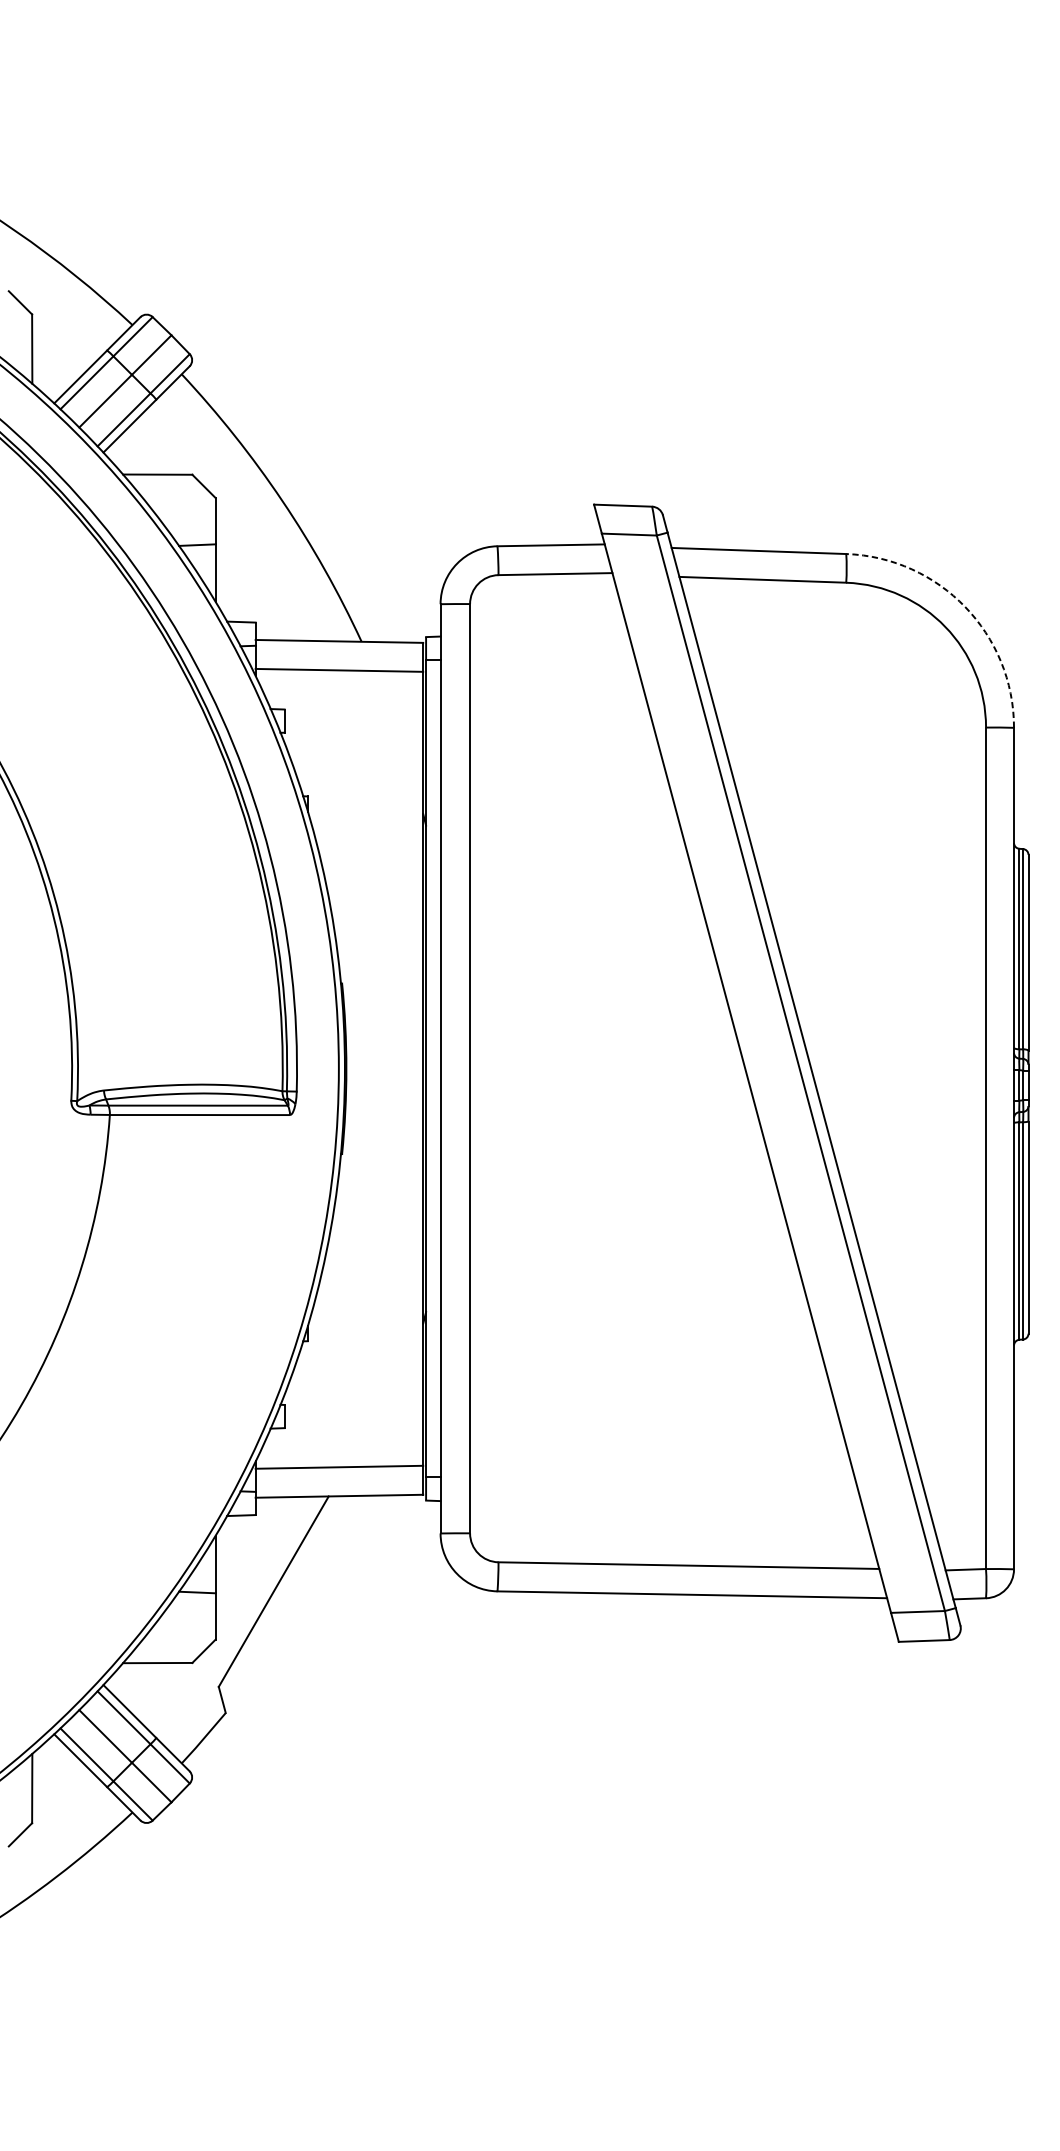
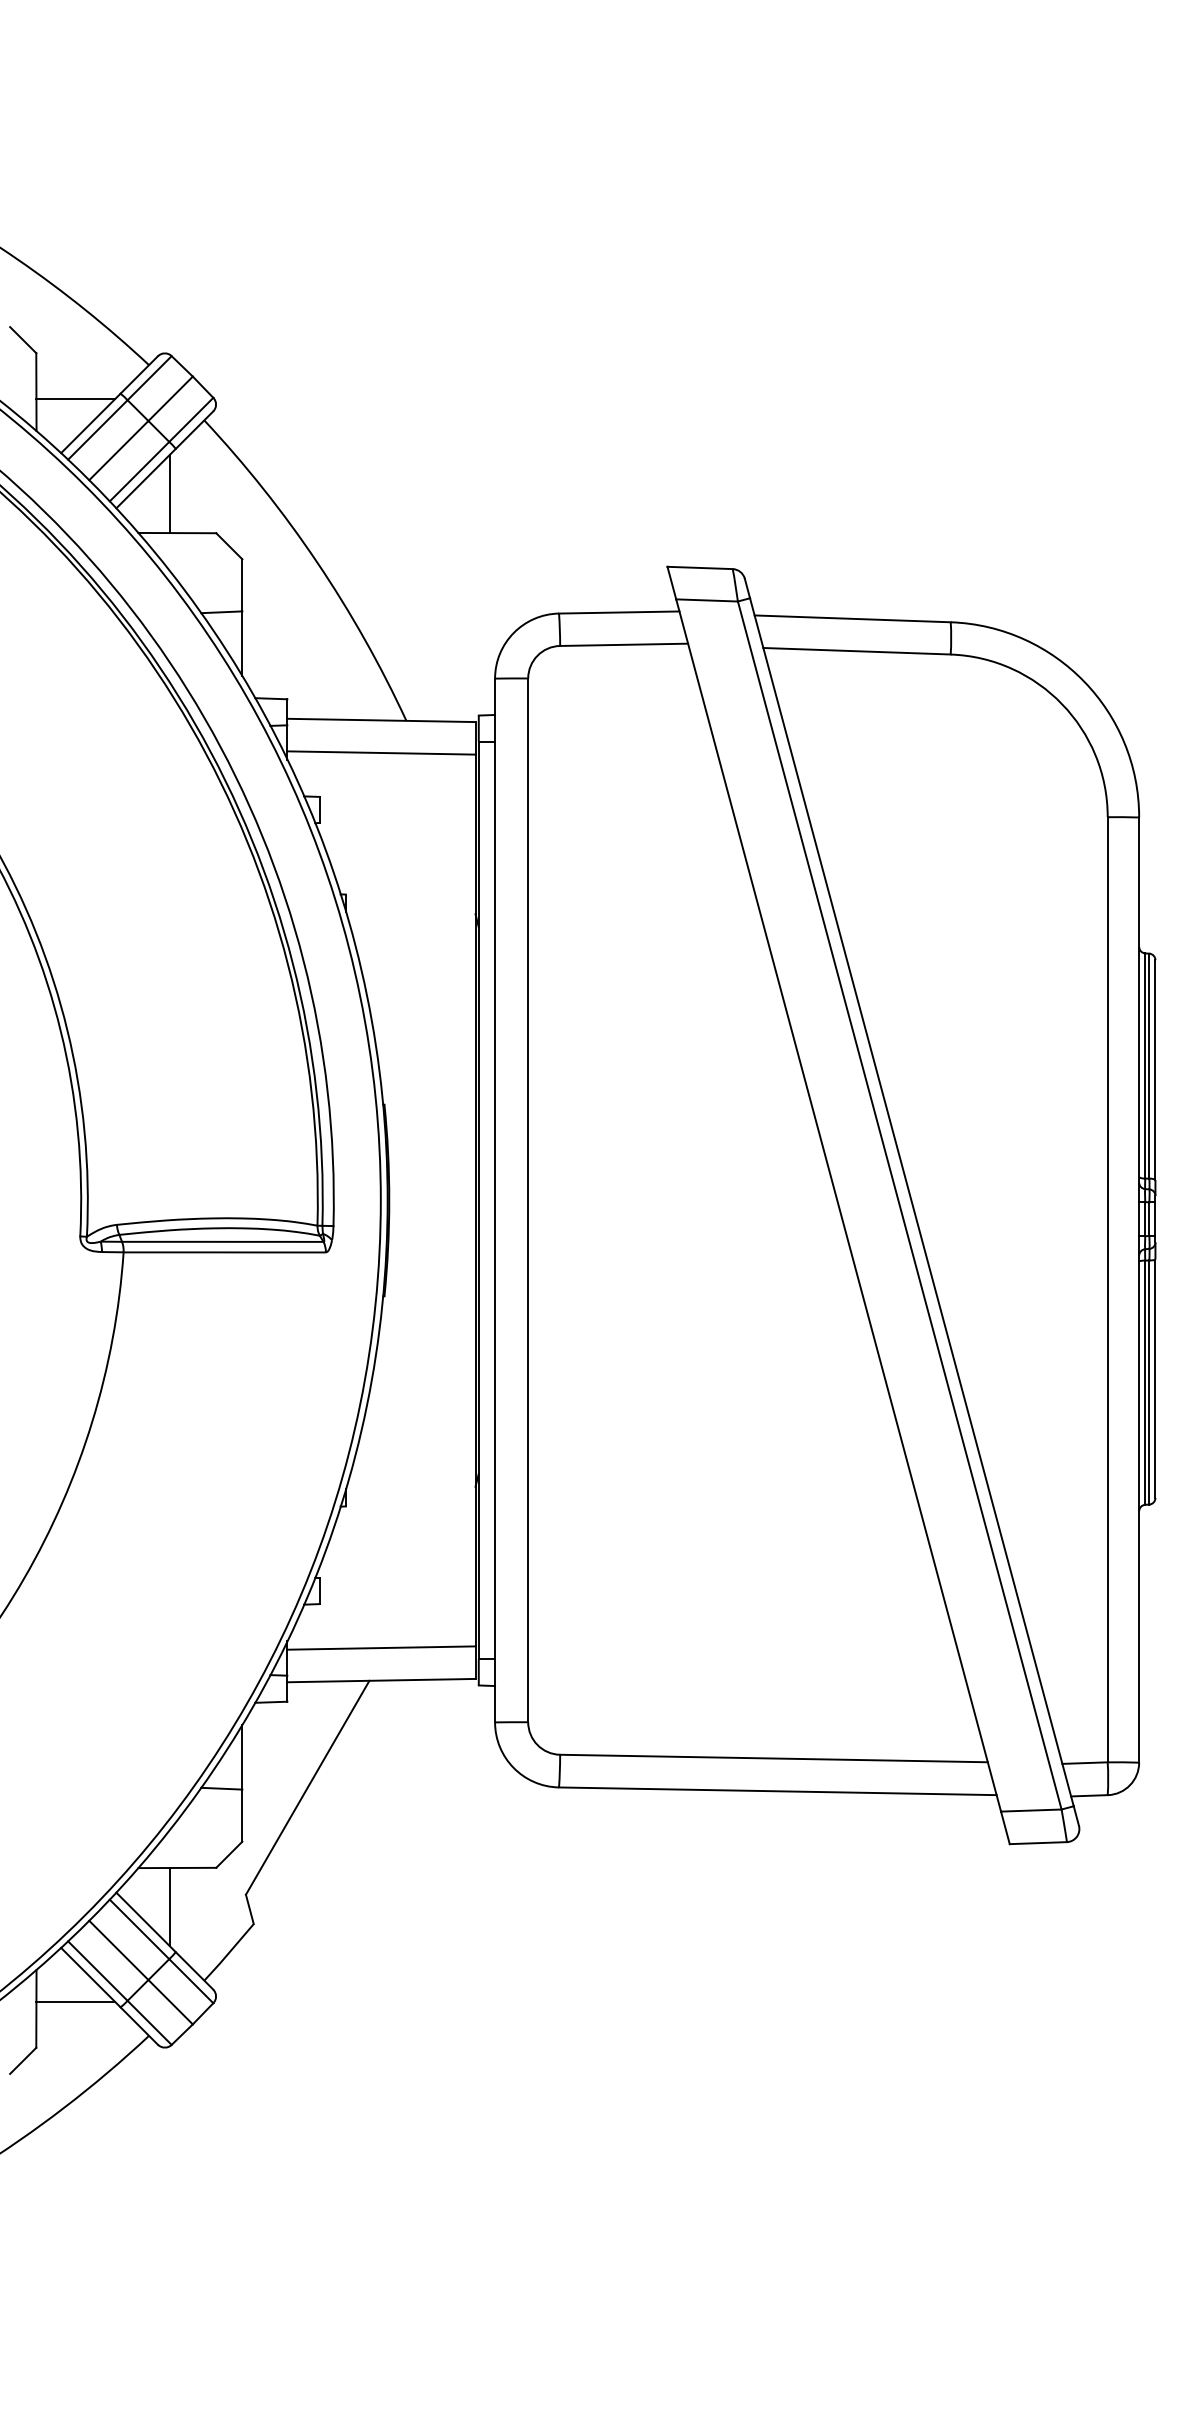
line: (67, 355) -> (75, 399), added
line: (151, 439) -> (170, 493), added
arc: (965, 606) -> (1084, 681), dashed -> solid
line: (151, 1697) -> (170, 1906), added
line: (67, 1781) -> (75, 2001), added

